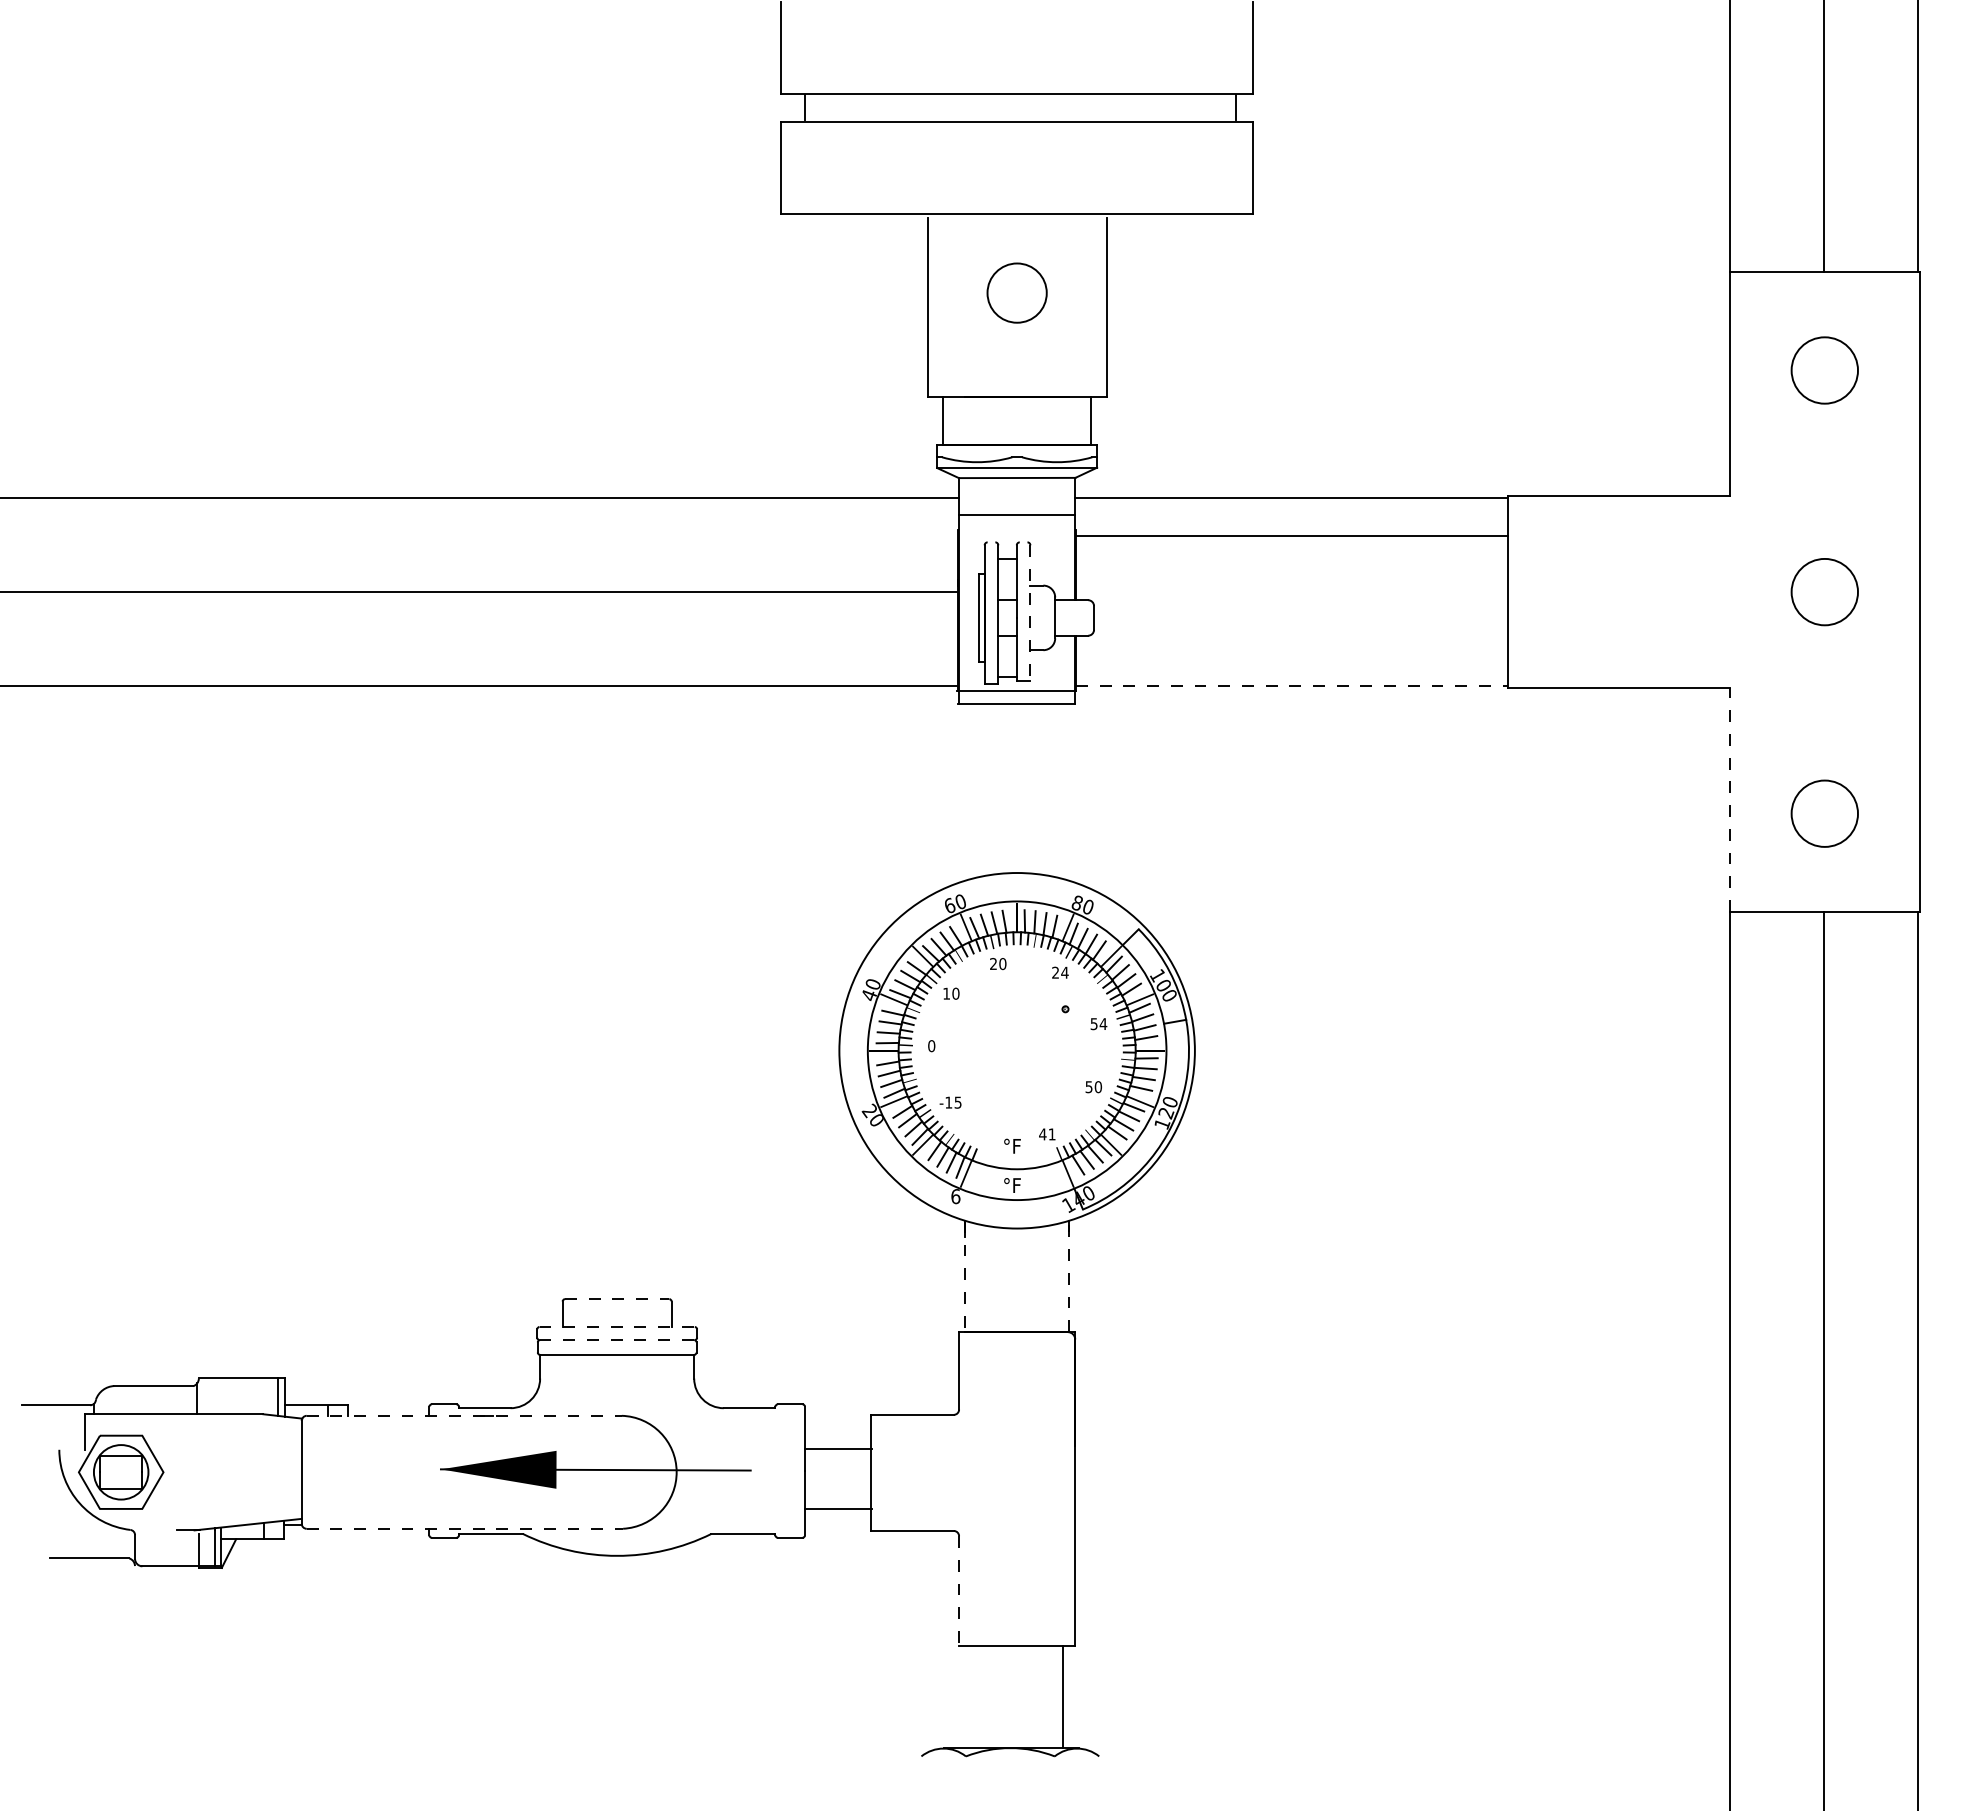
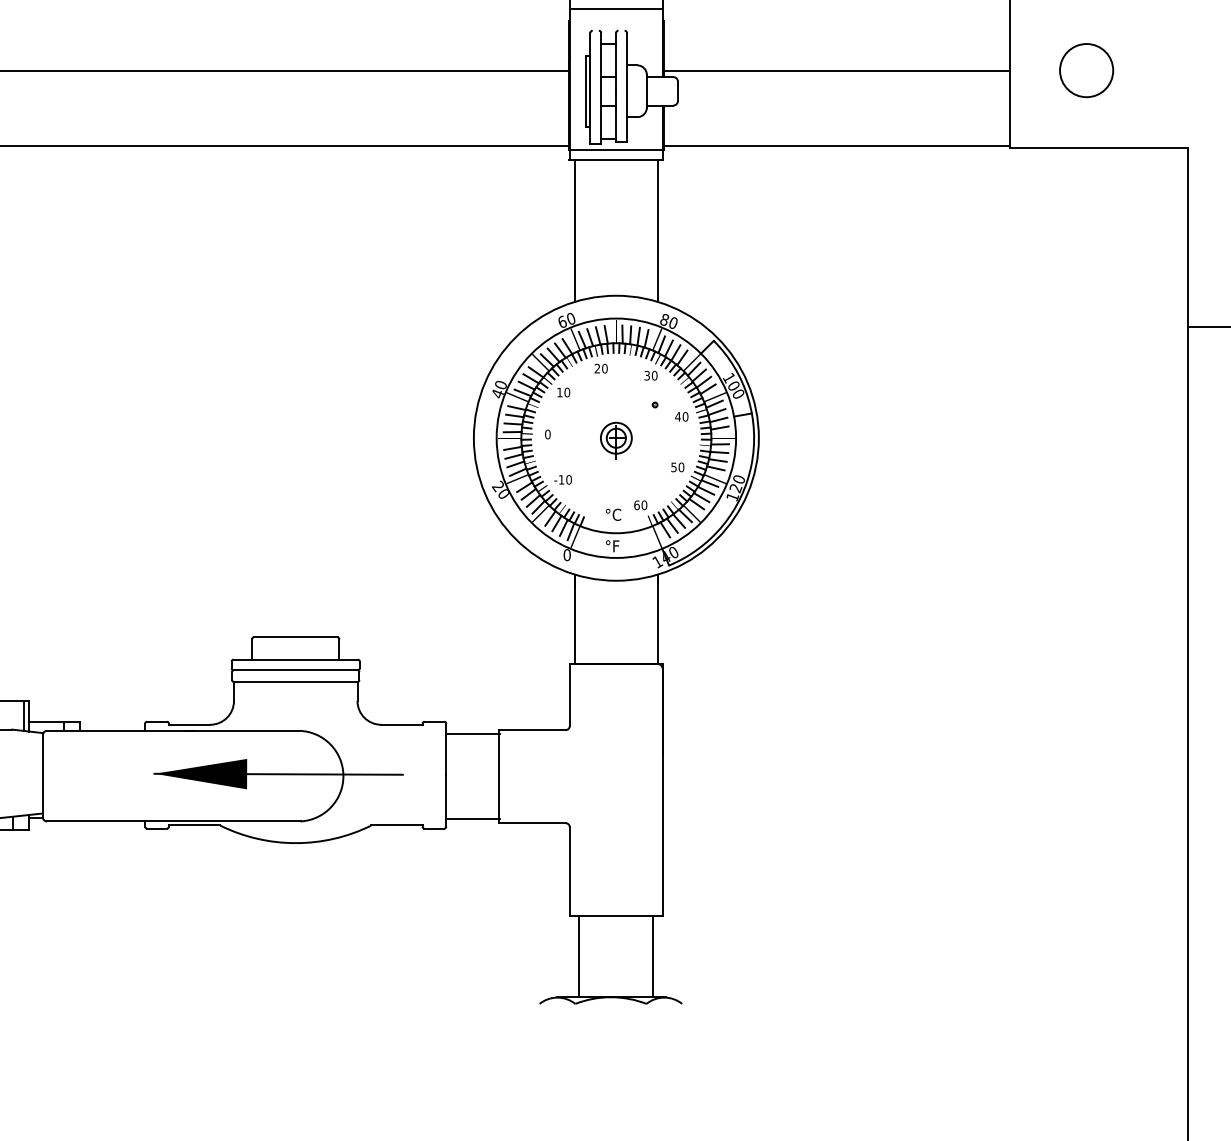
line: (1292, 536) -> (837, 70), moved
circle: (1603, 592) -> (1086, 70), added
line: (1030, 613) -> (627, 87), dashed -> solid
line: (1292, 685) -> (837, 145), dashed -> solid
line: (965, 791) -> (574, 230), added
line: (1069, 791) -> (658, 230), added
line: (1730, 800) -> (1188, 237), dashed -> solid
text: (1060, 972) -> (651, 375), 24 -> 30
text: (1098, 1024) -> (681, 417), 54 -> 40
part: (1017, 1053) -> (616, 440), added
text: (957, 1102) -> (568, 479), -15 -> -10
text: (1047, 1134) -> (640, 505), 41 -> 60
text: (1017, 1145) -> (616, 514), °F -> °C
text: (955, 1196) -> (566, 555), 6 -> 0
line: (965, 1276) -> (574, 619), dashed -> solid
line: (1069, 1276) -> (658, 619), dashed -> solid
line: (617, 1299) -> (296, 637), dashed -> solid
line: (617, 1327) -> (296, 660), dashed -> solid
line: (617, 1340) -> (296, 670), dashed -> solid
line: (464, 1415) -> (173, 730), dashed -> solid
line: (838, 1449) -> (473, 818), moved
line: (838, 1509) -> (473, 733), moved
line: (465, 1528) -> (174, 821), dashed -> solid
line: (959, 1591) -> (570, 871), dashed -> solid
line: (970, 1697) -> (578, 956), added

